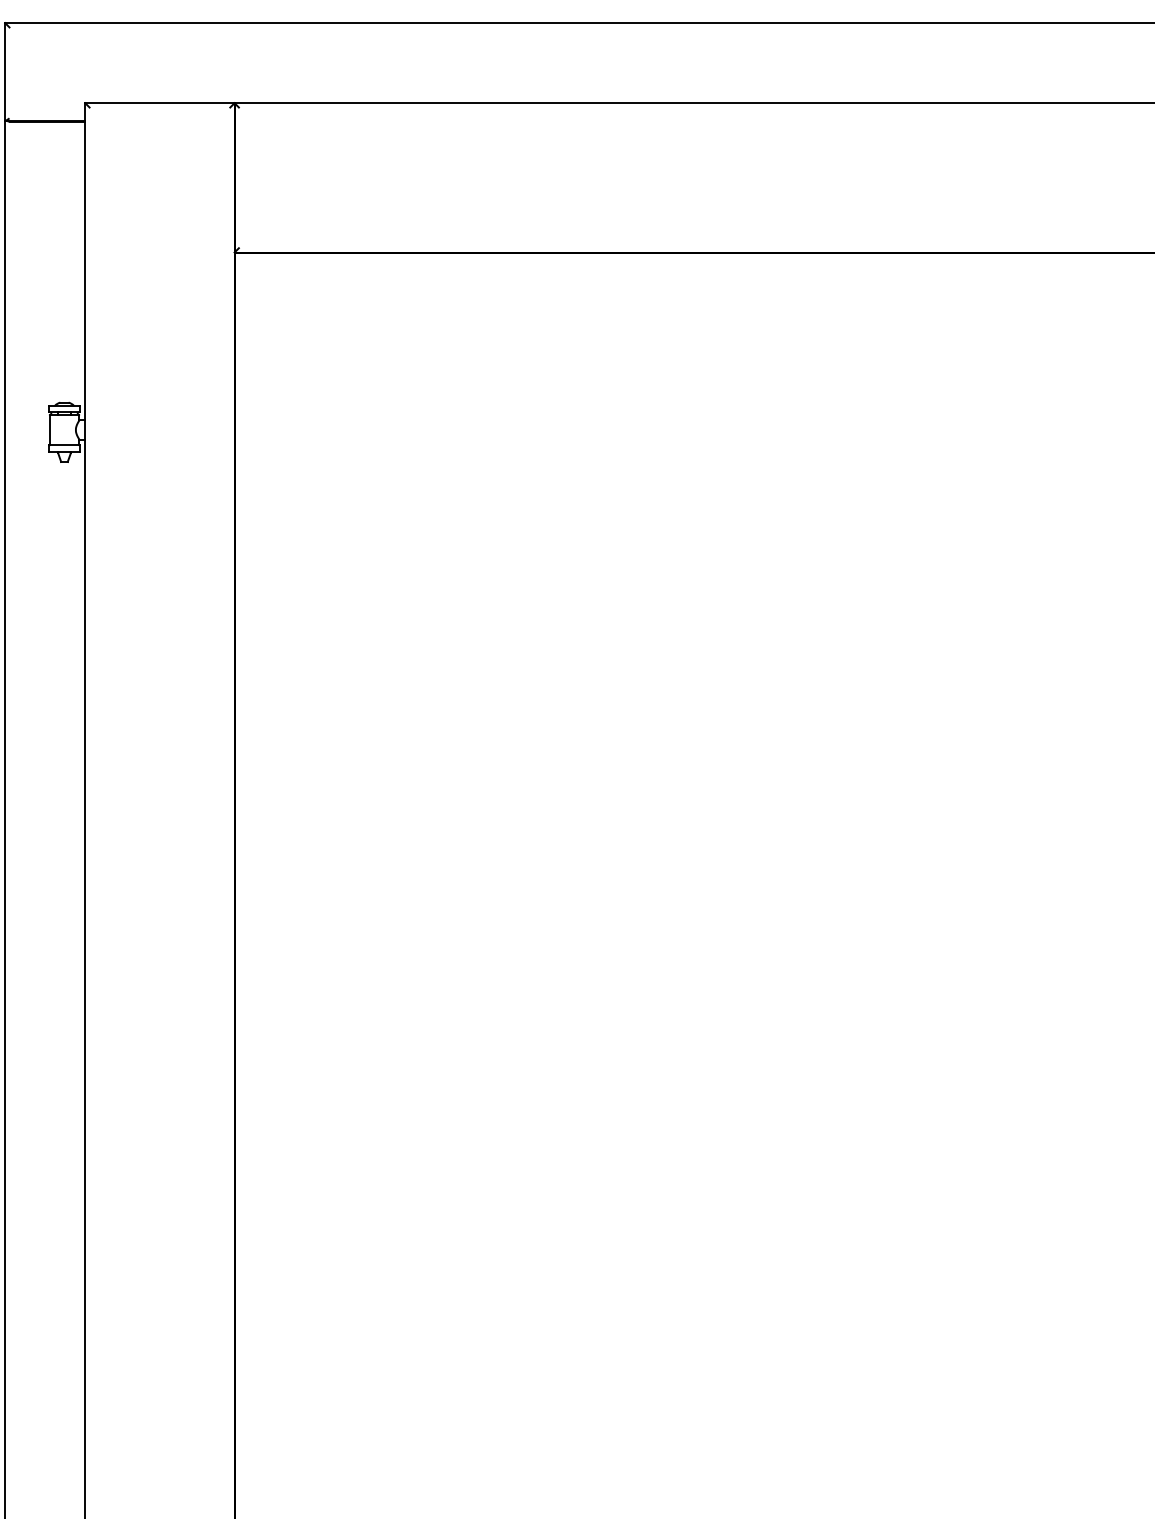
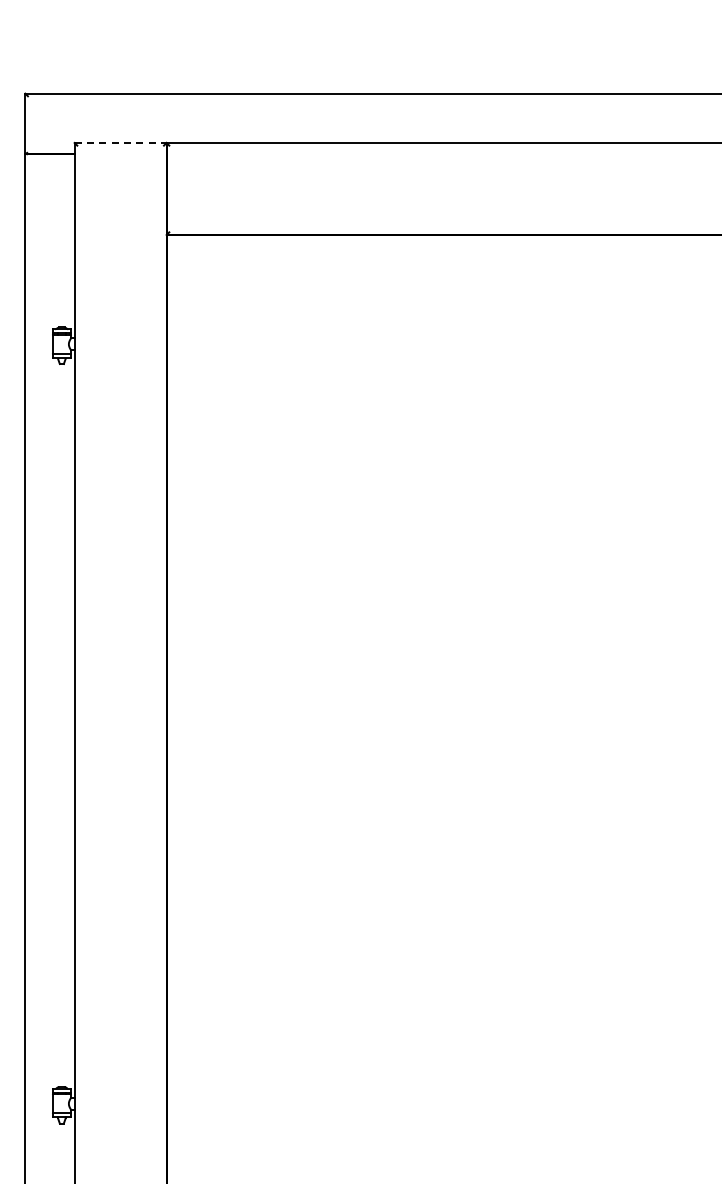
line: (159, 104) -> (120, 143), solid -> dashed

